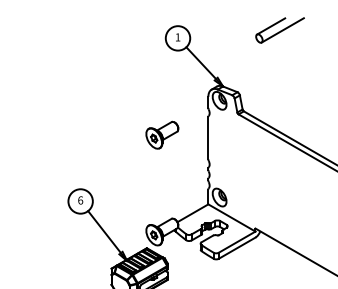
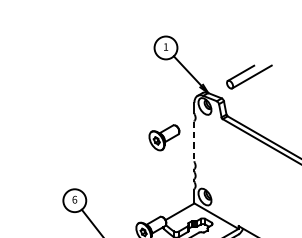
part: (279, 30) -> (248, 77), moved
part: (162, 134) -> (164, 137), moved
line: (208, 138) -> (194, 141), solid -> dashed

